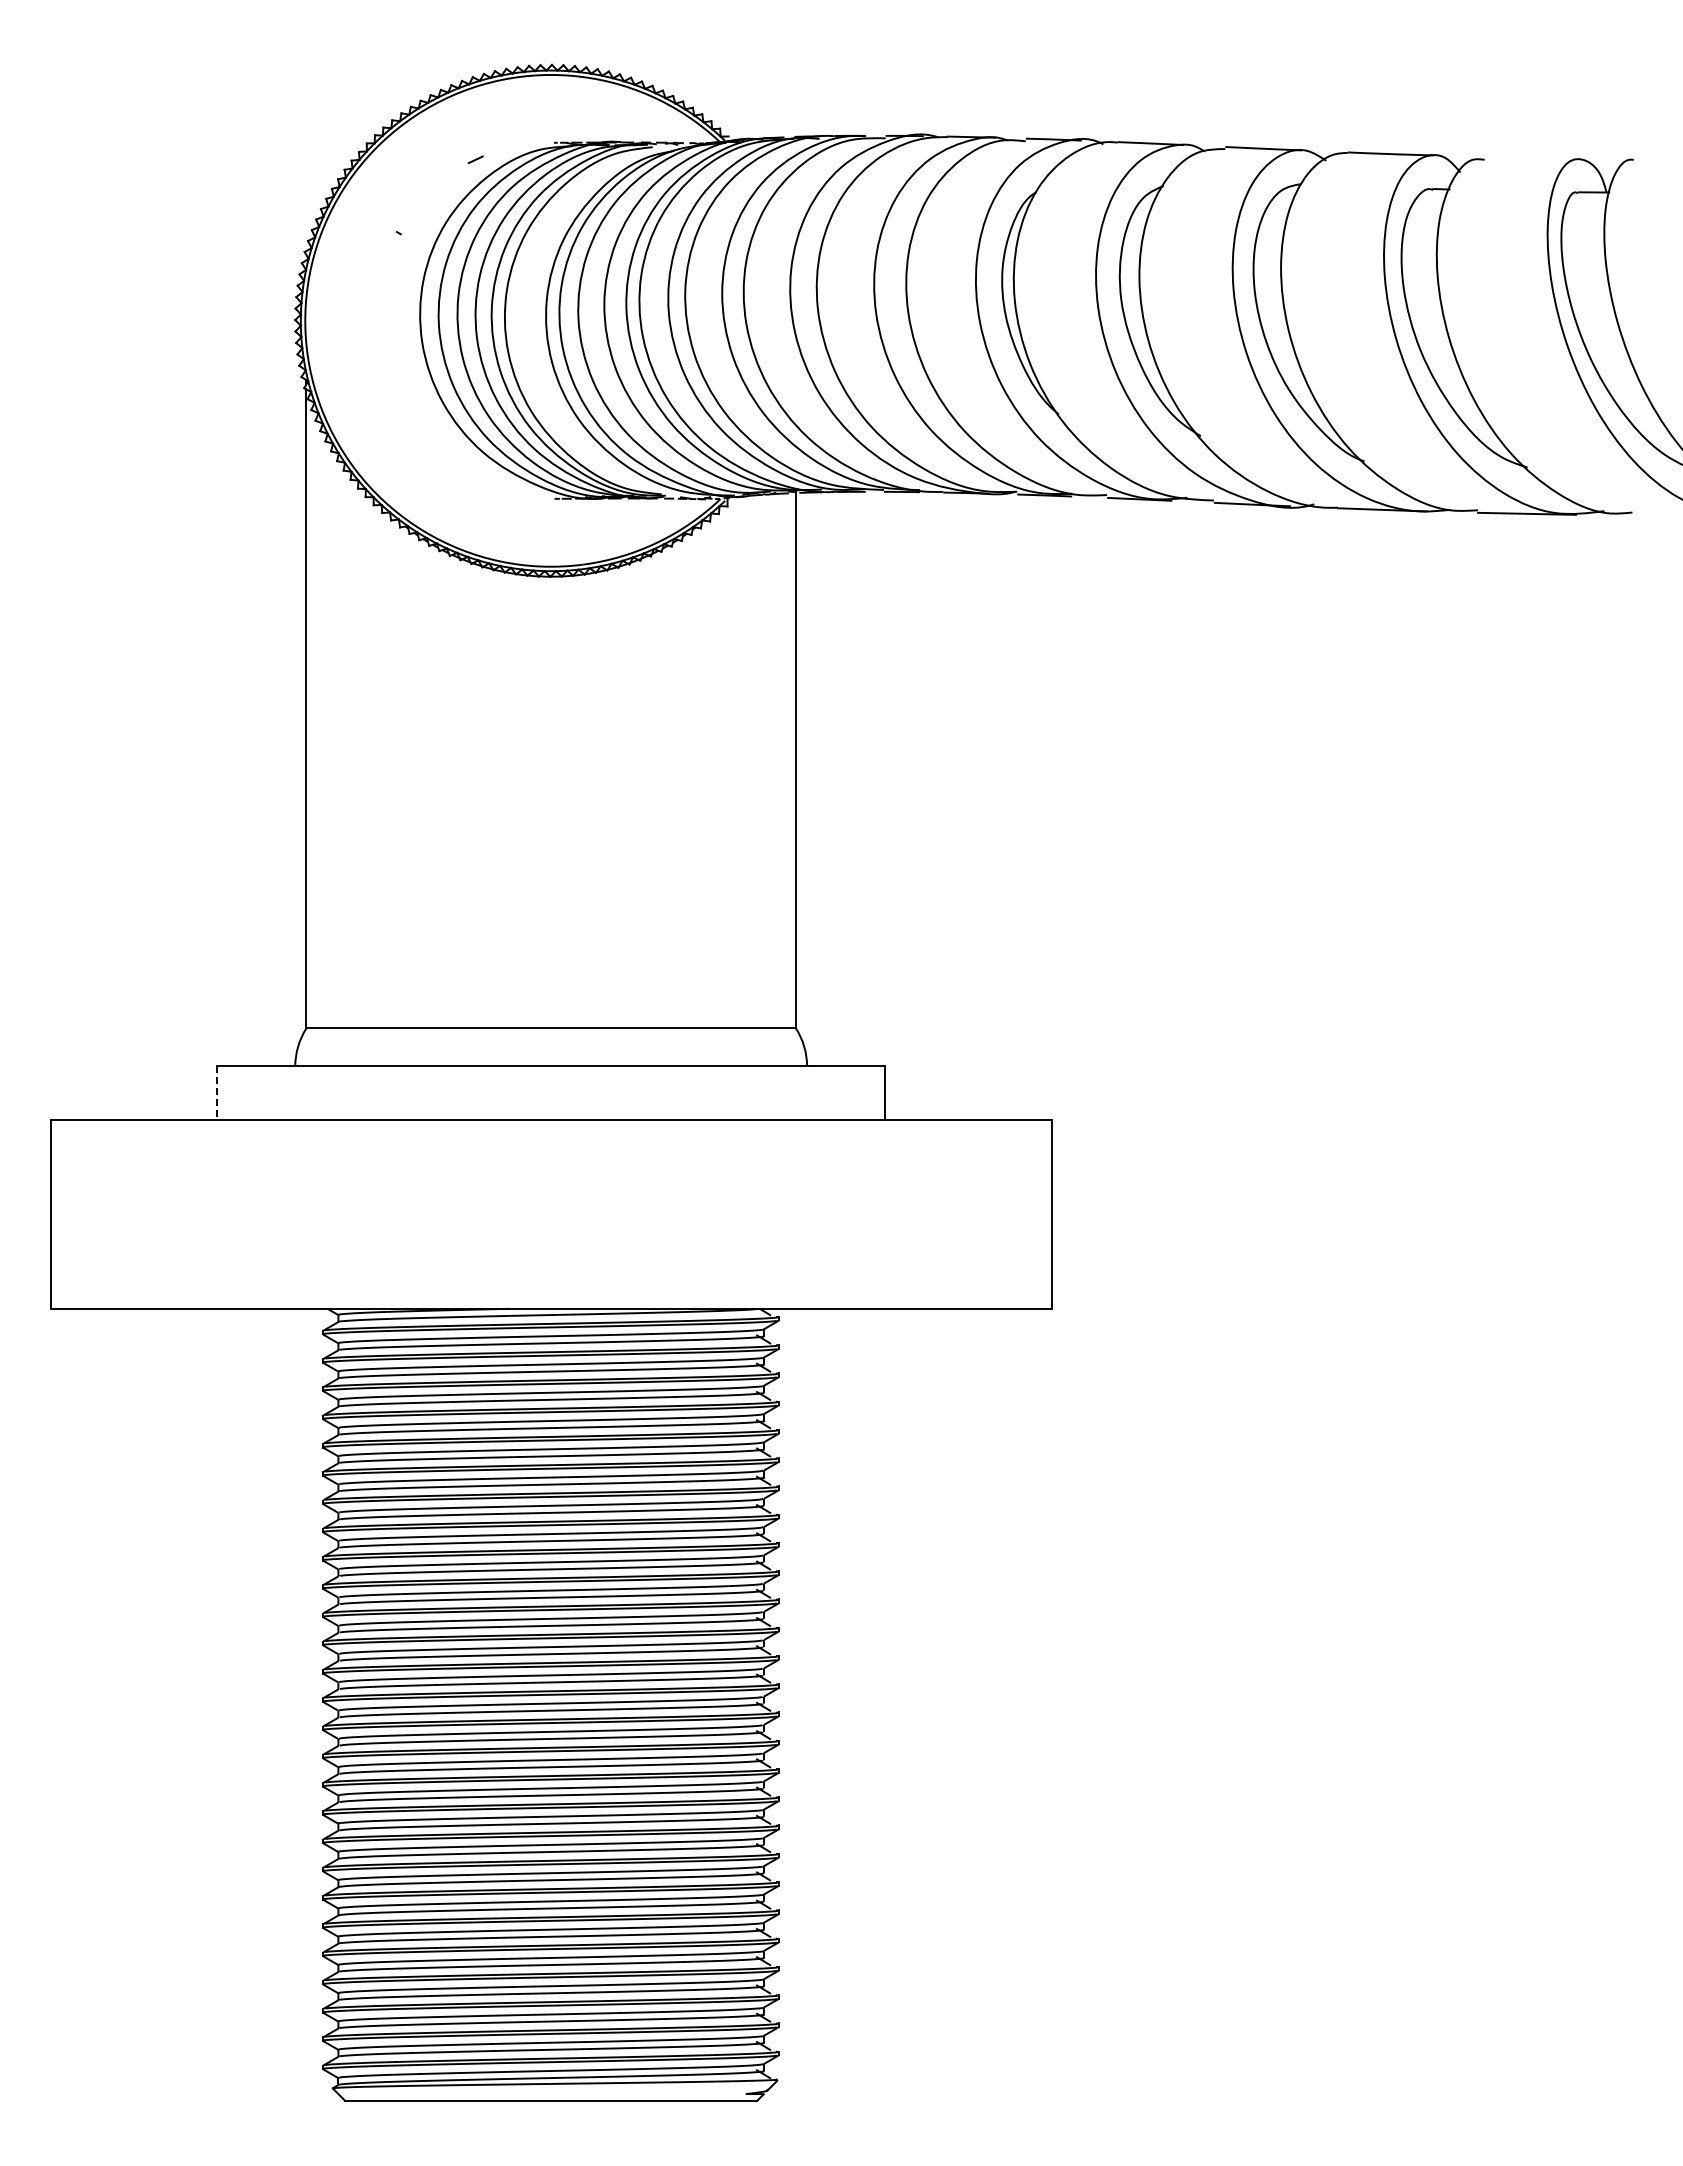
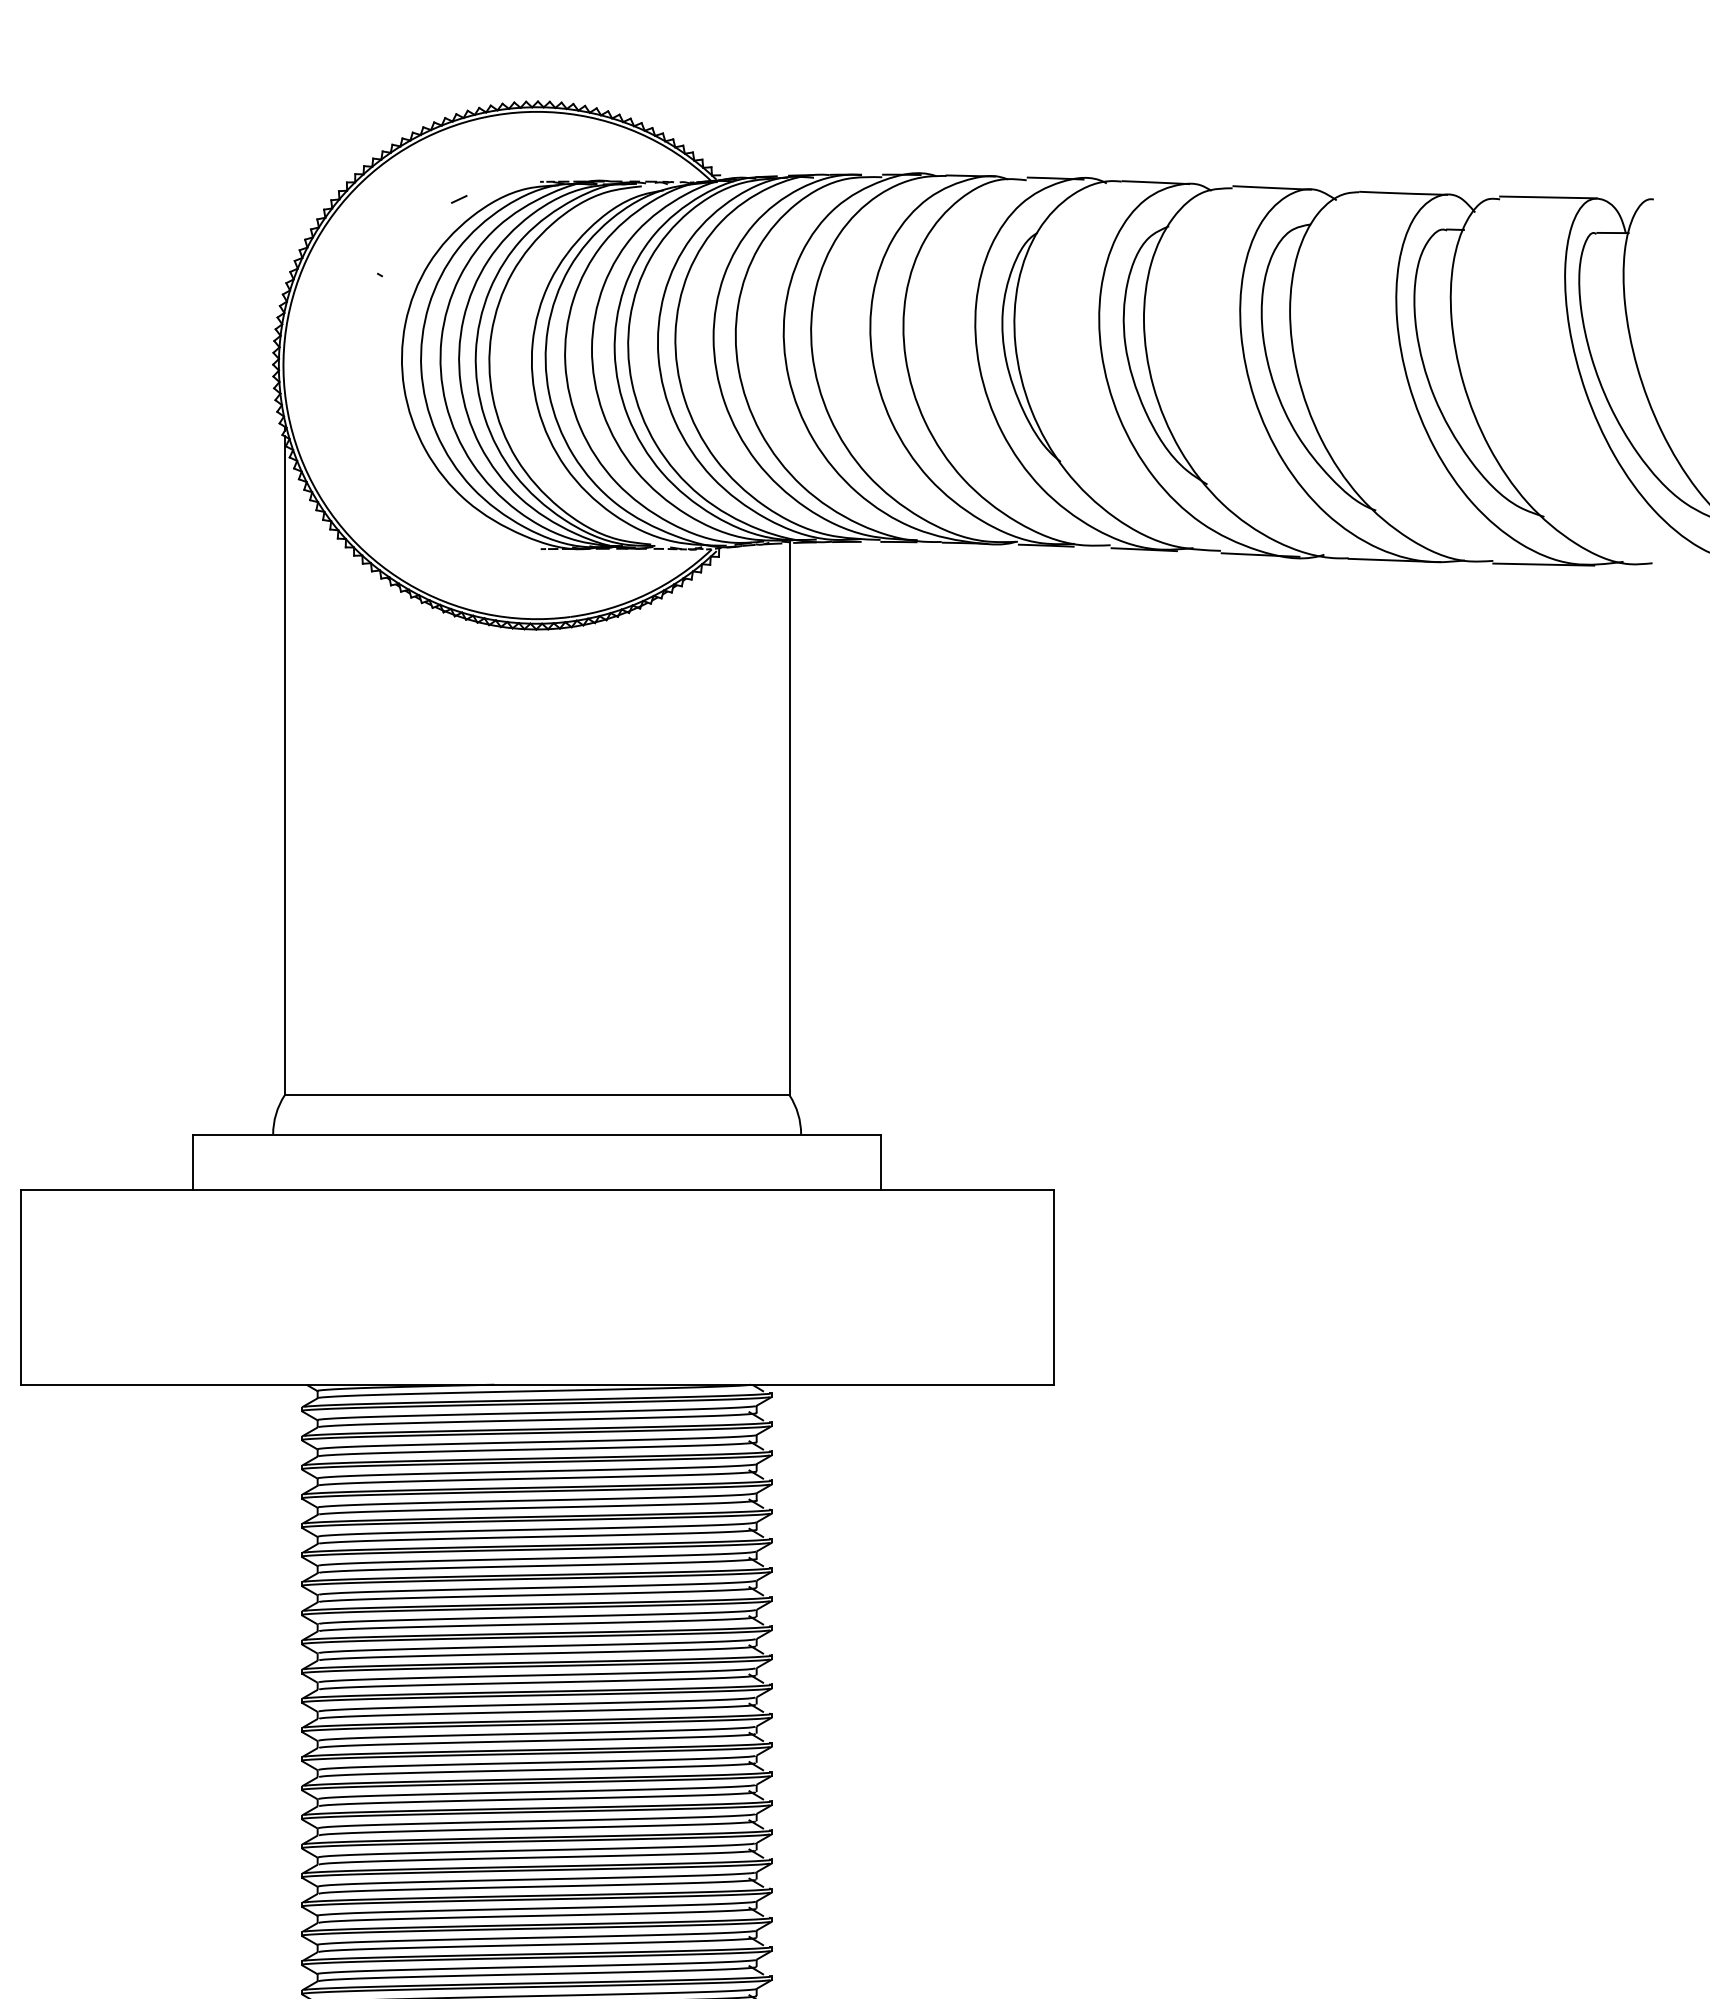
line: (1531, 157) -> (1548, 196), added
line: (217, 1093) -> (192, 1162), dashed -> solid

